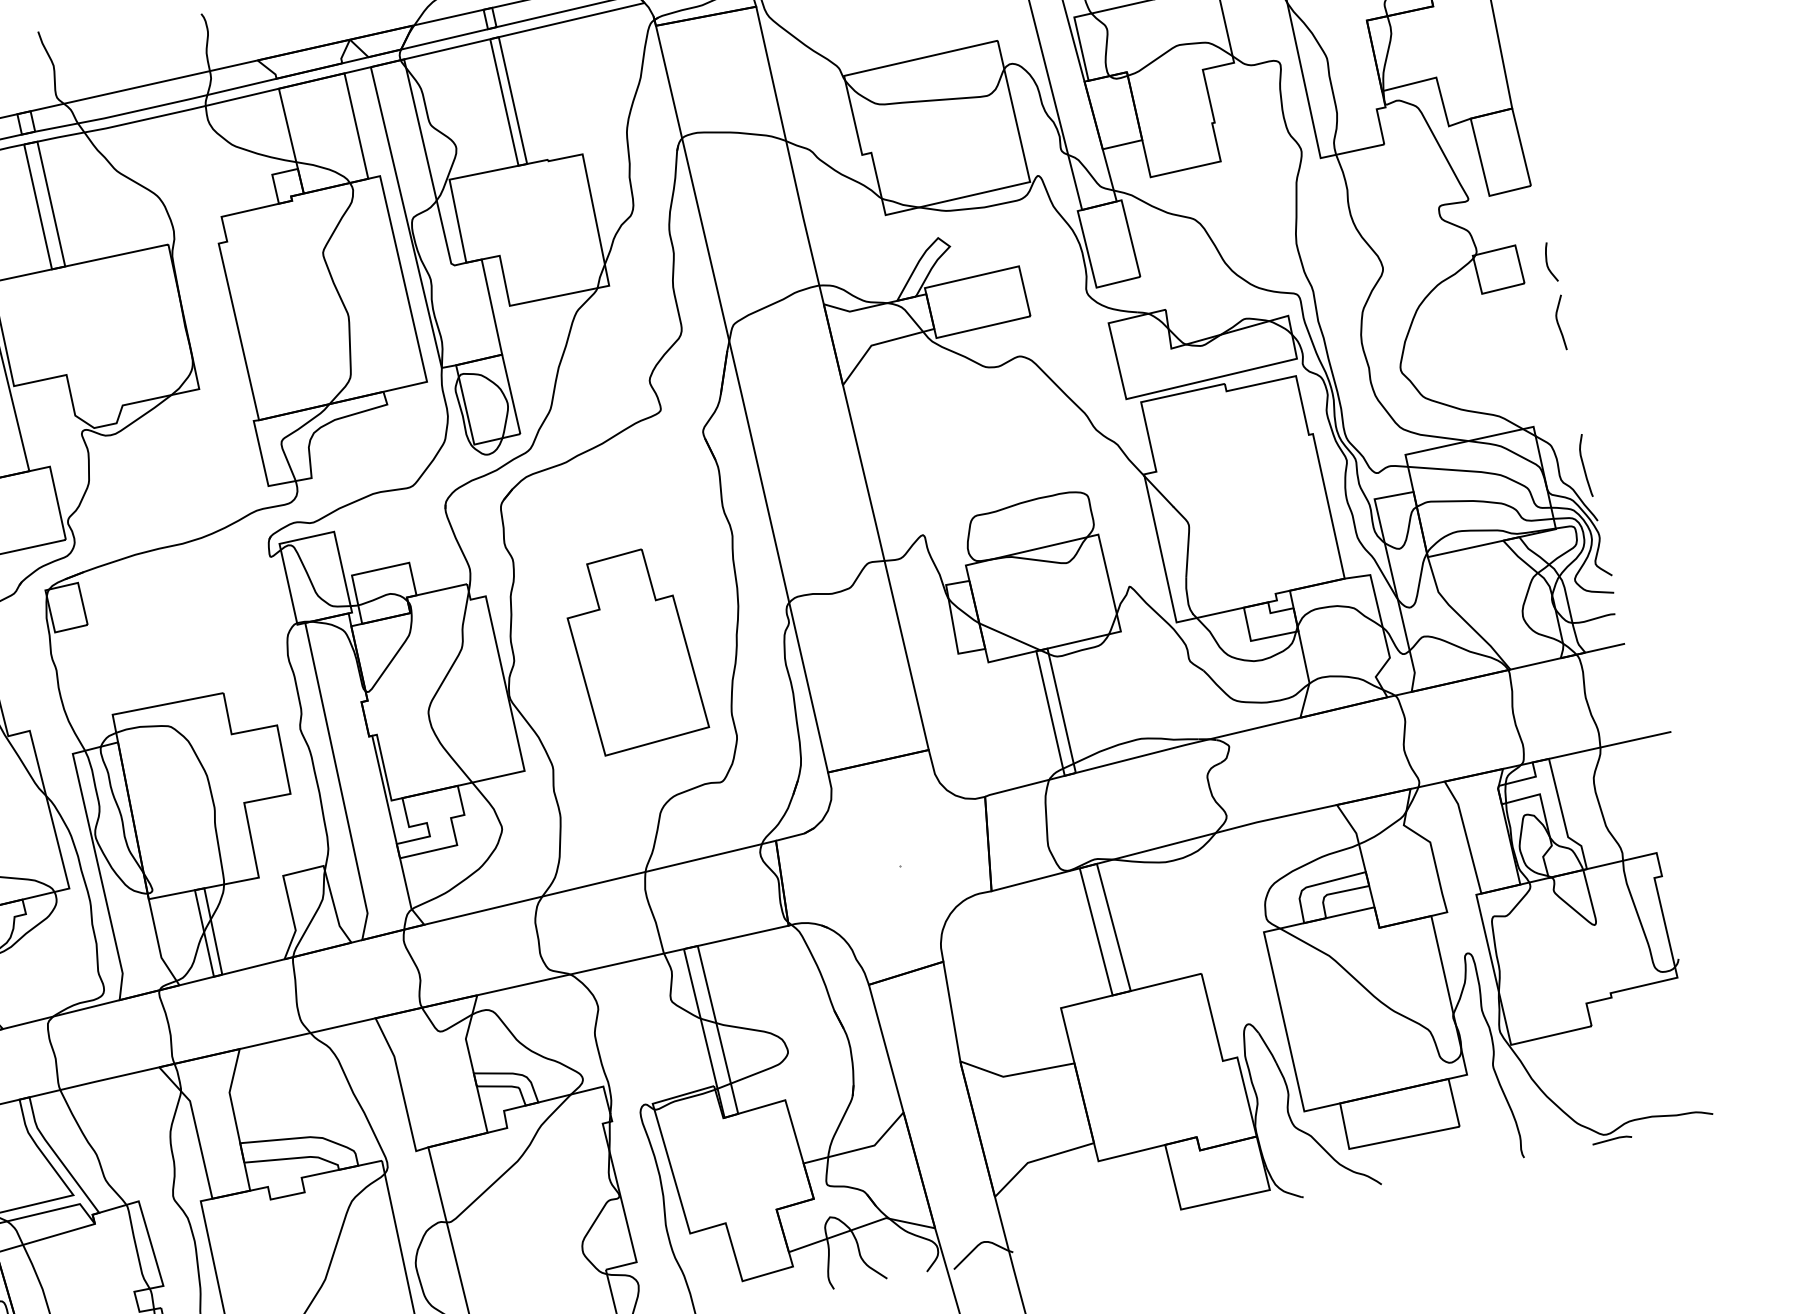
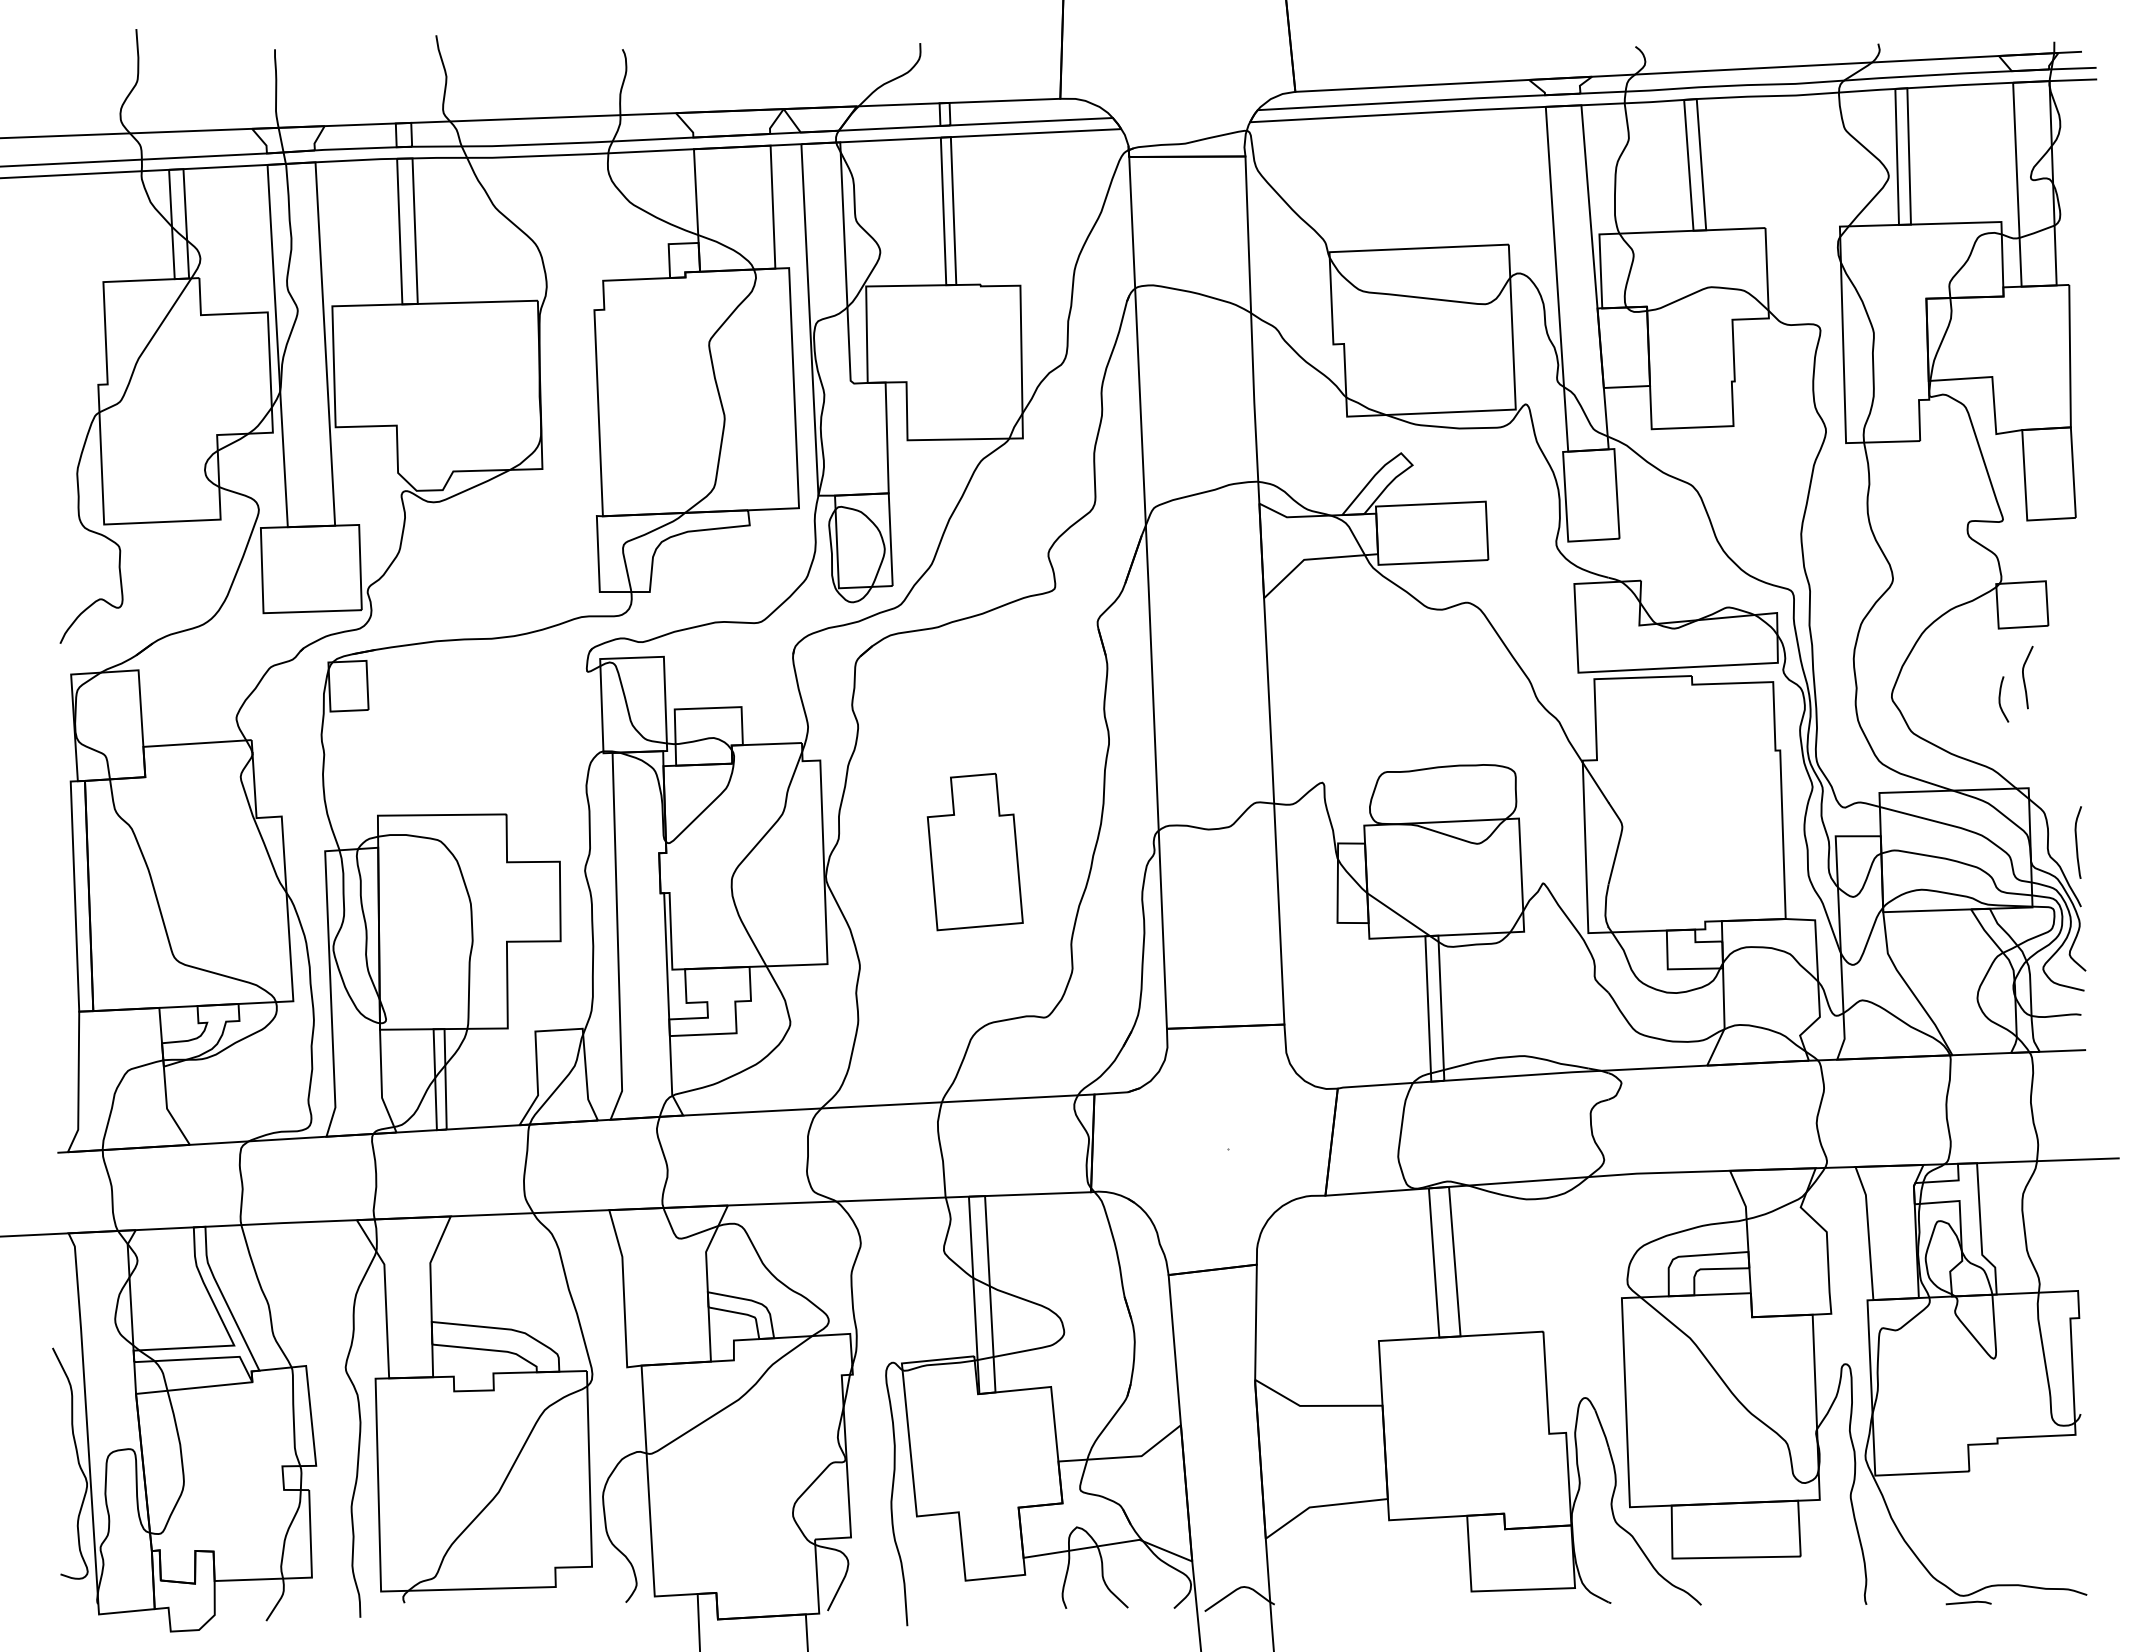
curve: (1547, 262) -> (2000, 699), moved
curve: (1558, 323) -> (2024, 677), moved
part: (634, 650) -> (975, 851), size x0.7

